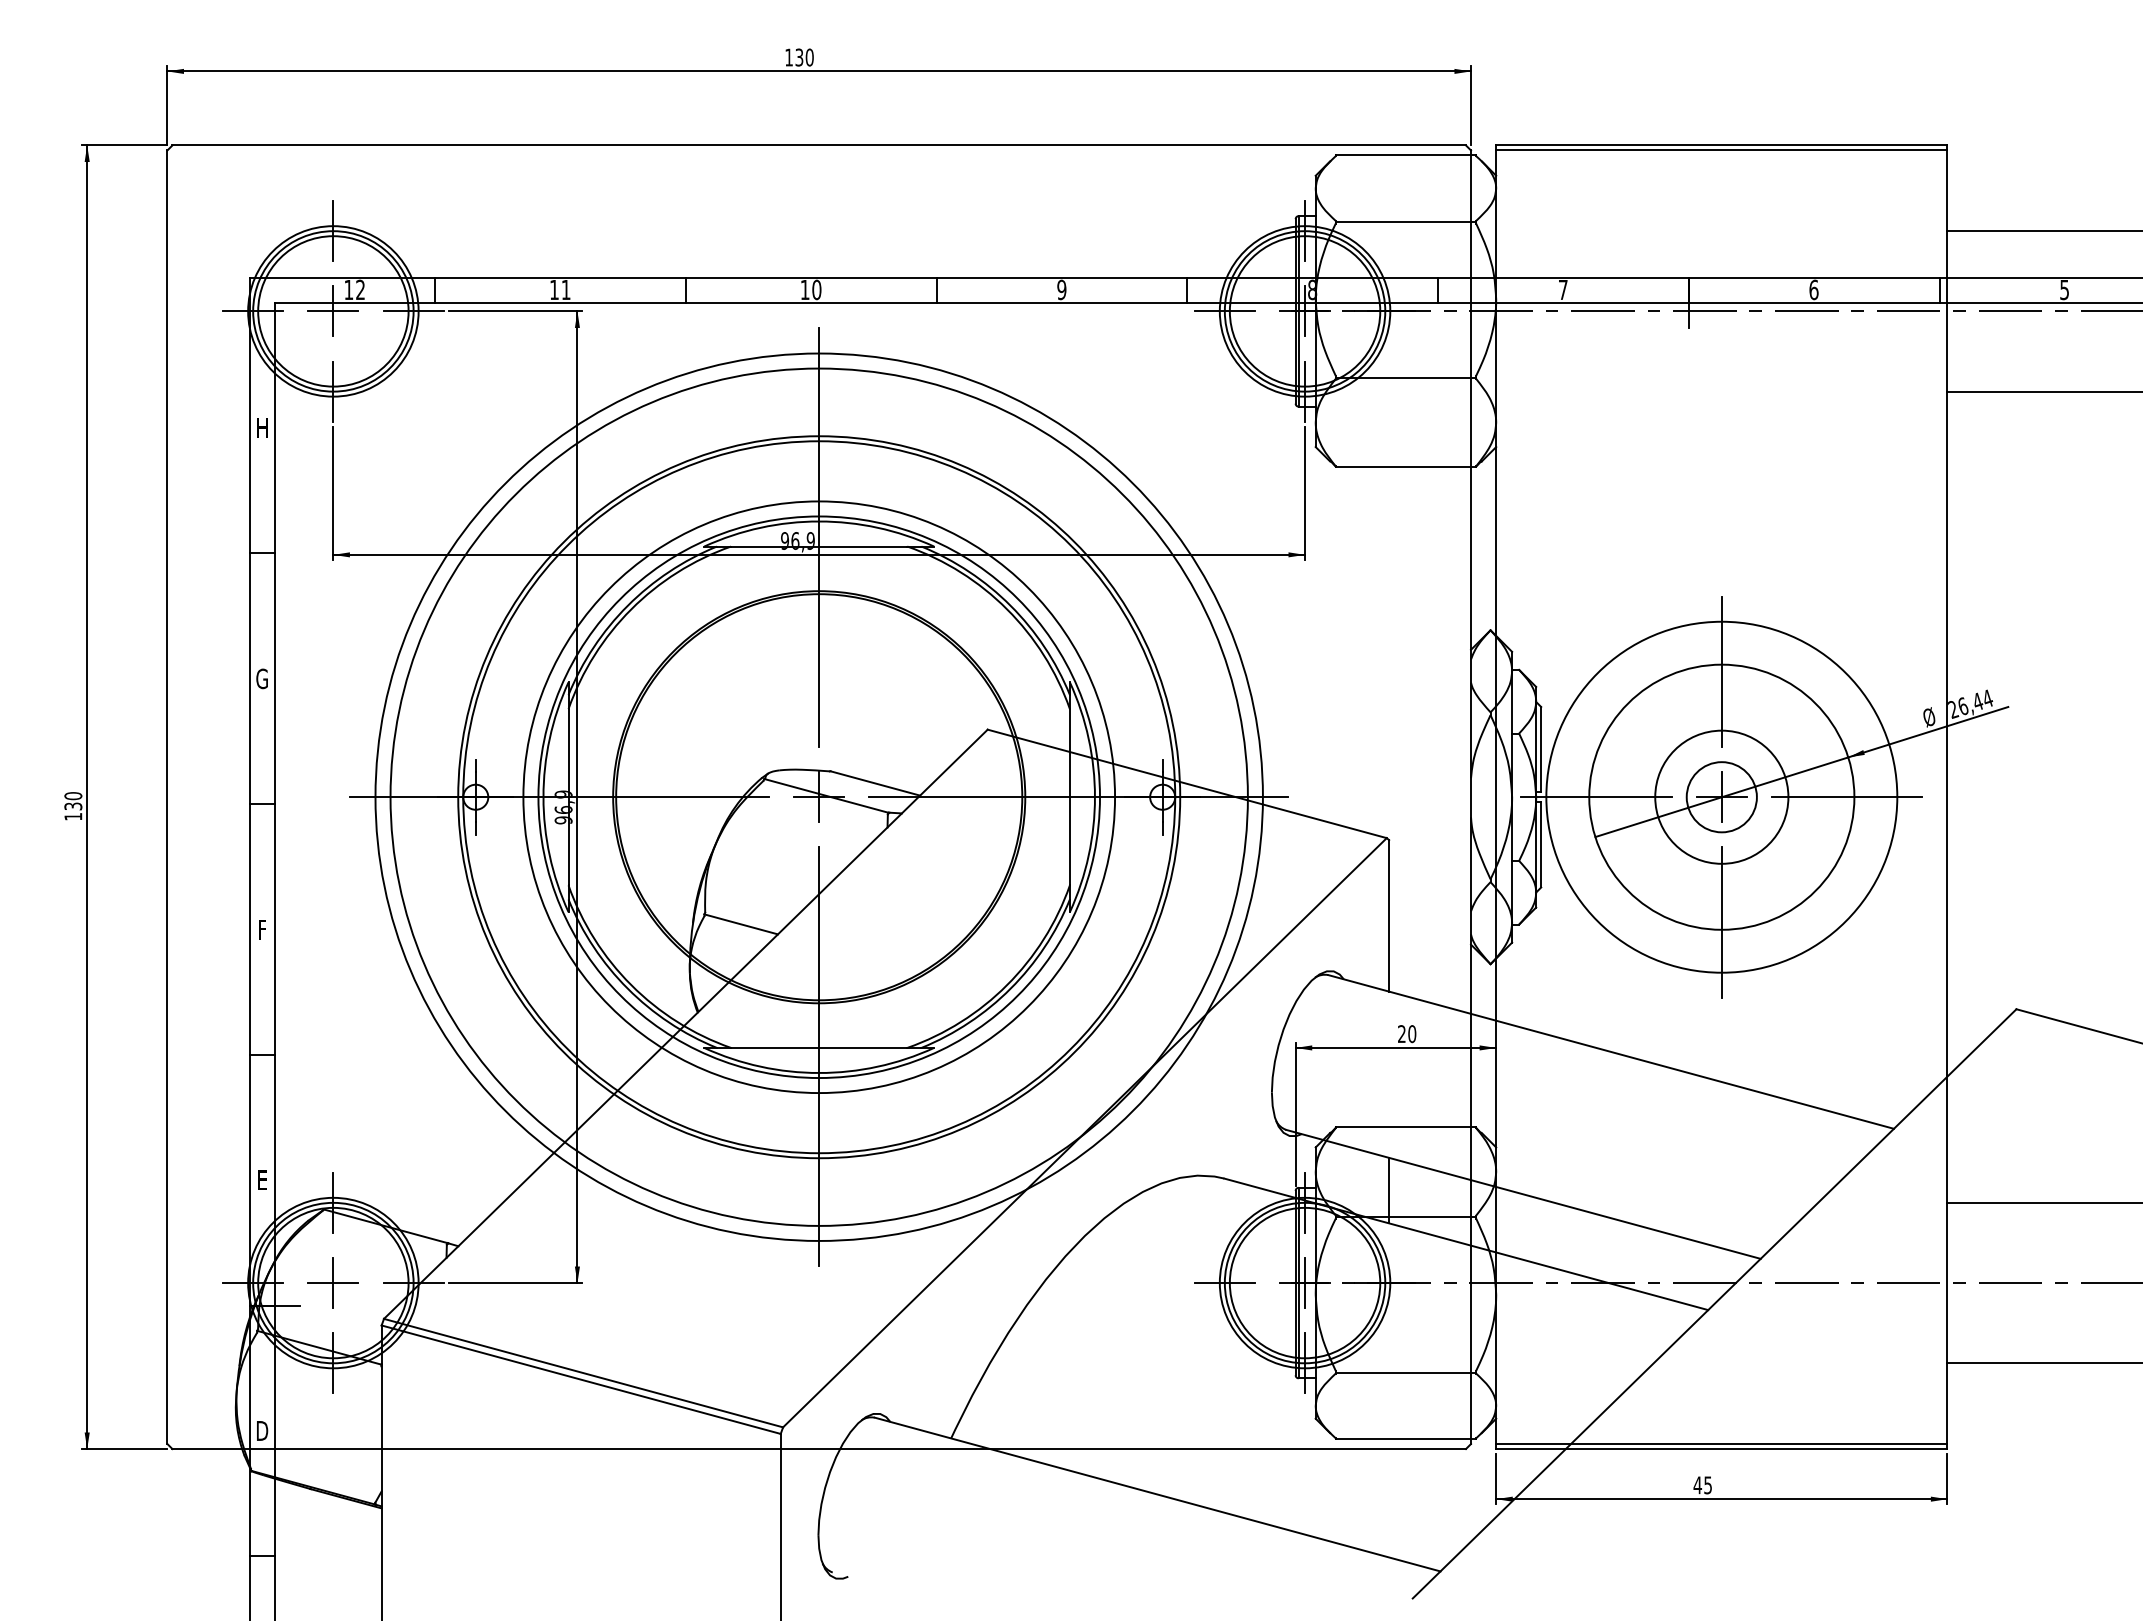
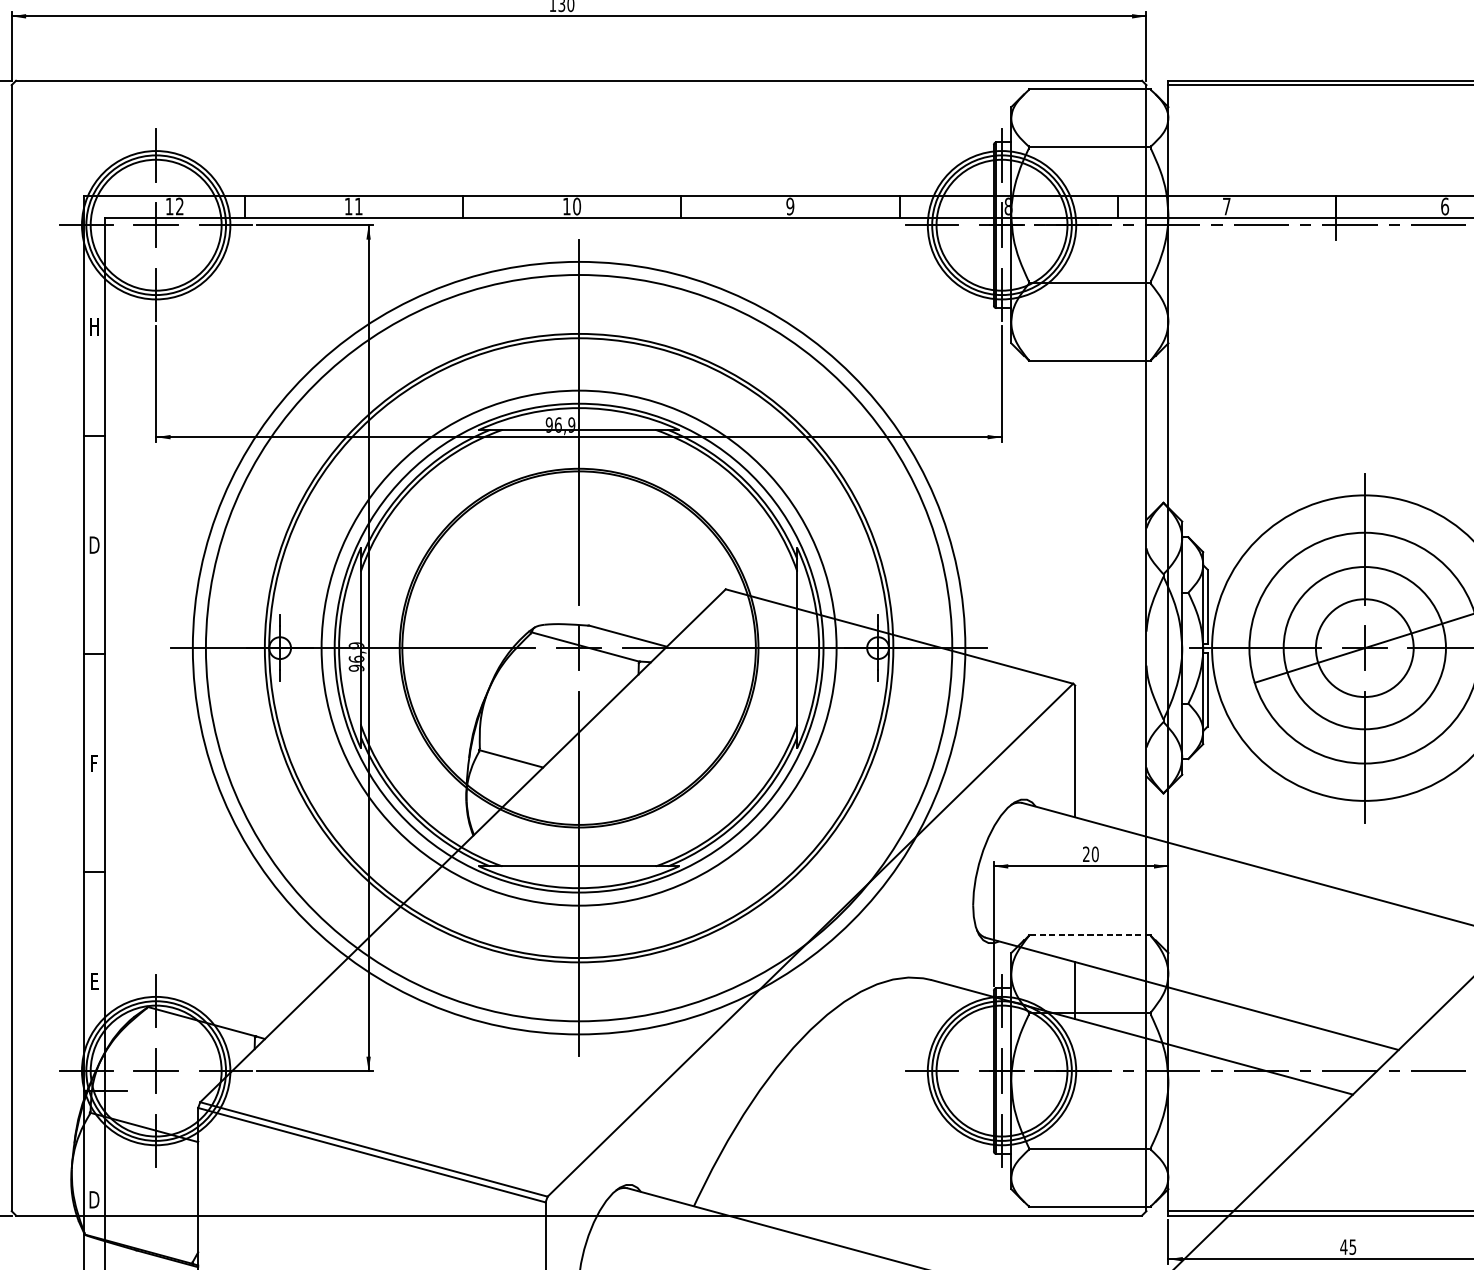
text: (262, 678) -> (94, 544), G -> D
circle: (1721, 796) -> (1364, 647), size x1.4
circle: (1721, 797) -> (1364, 648), size x1.6
line: (1405, 1127) -> (1089, 935), solid -> dashed

